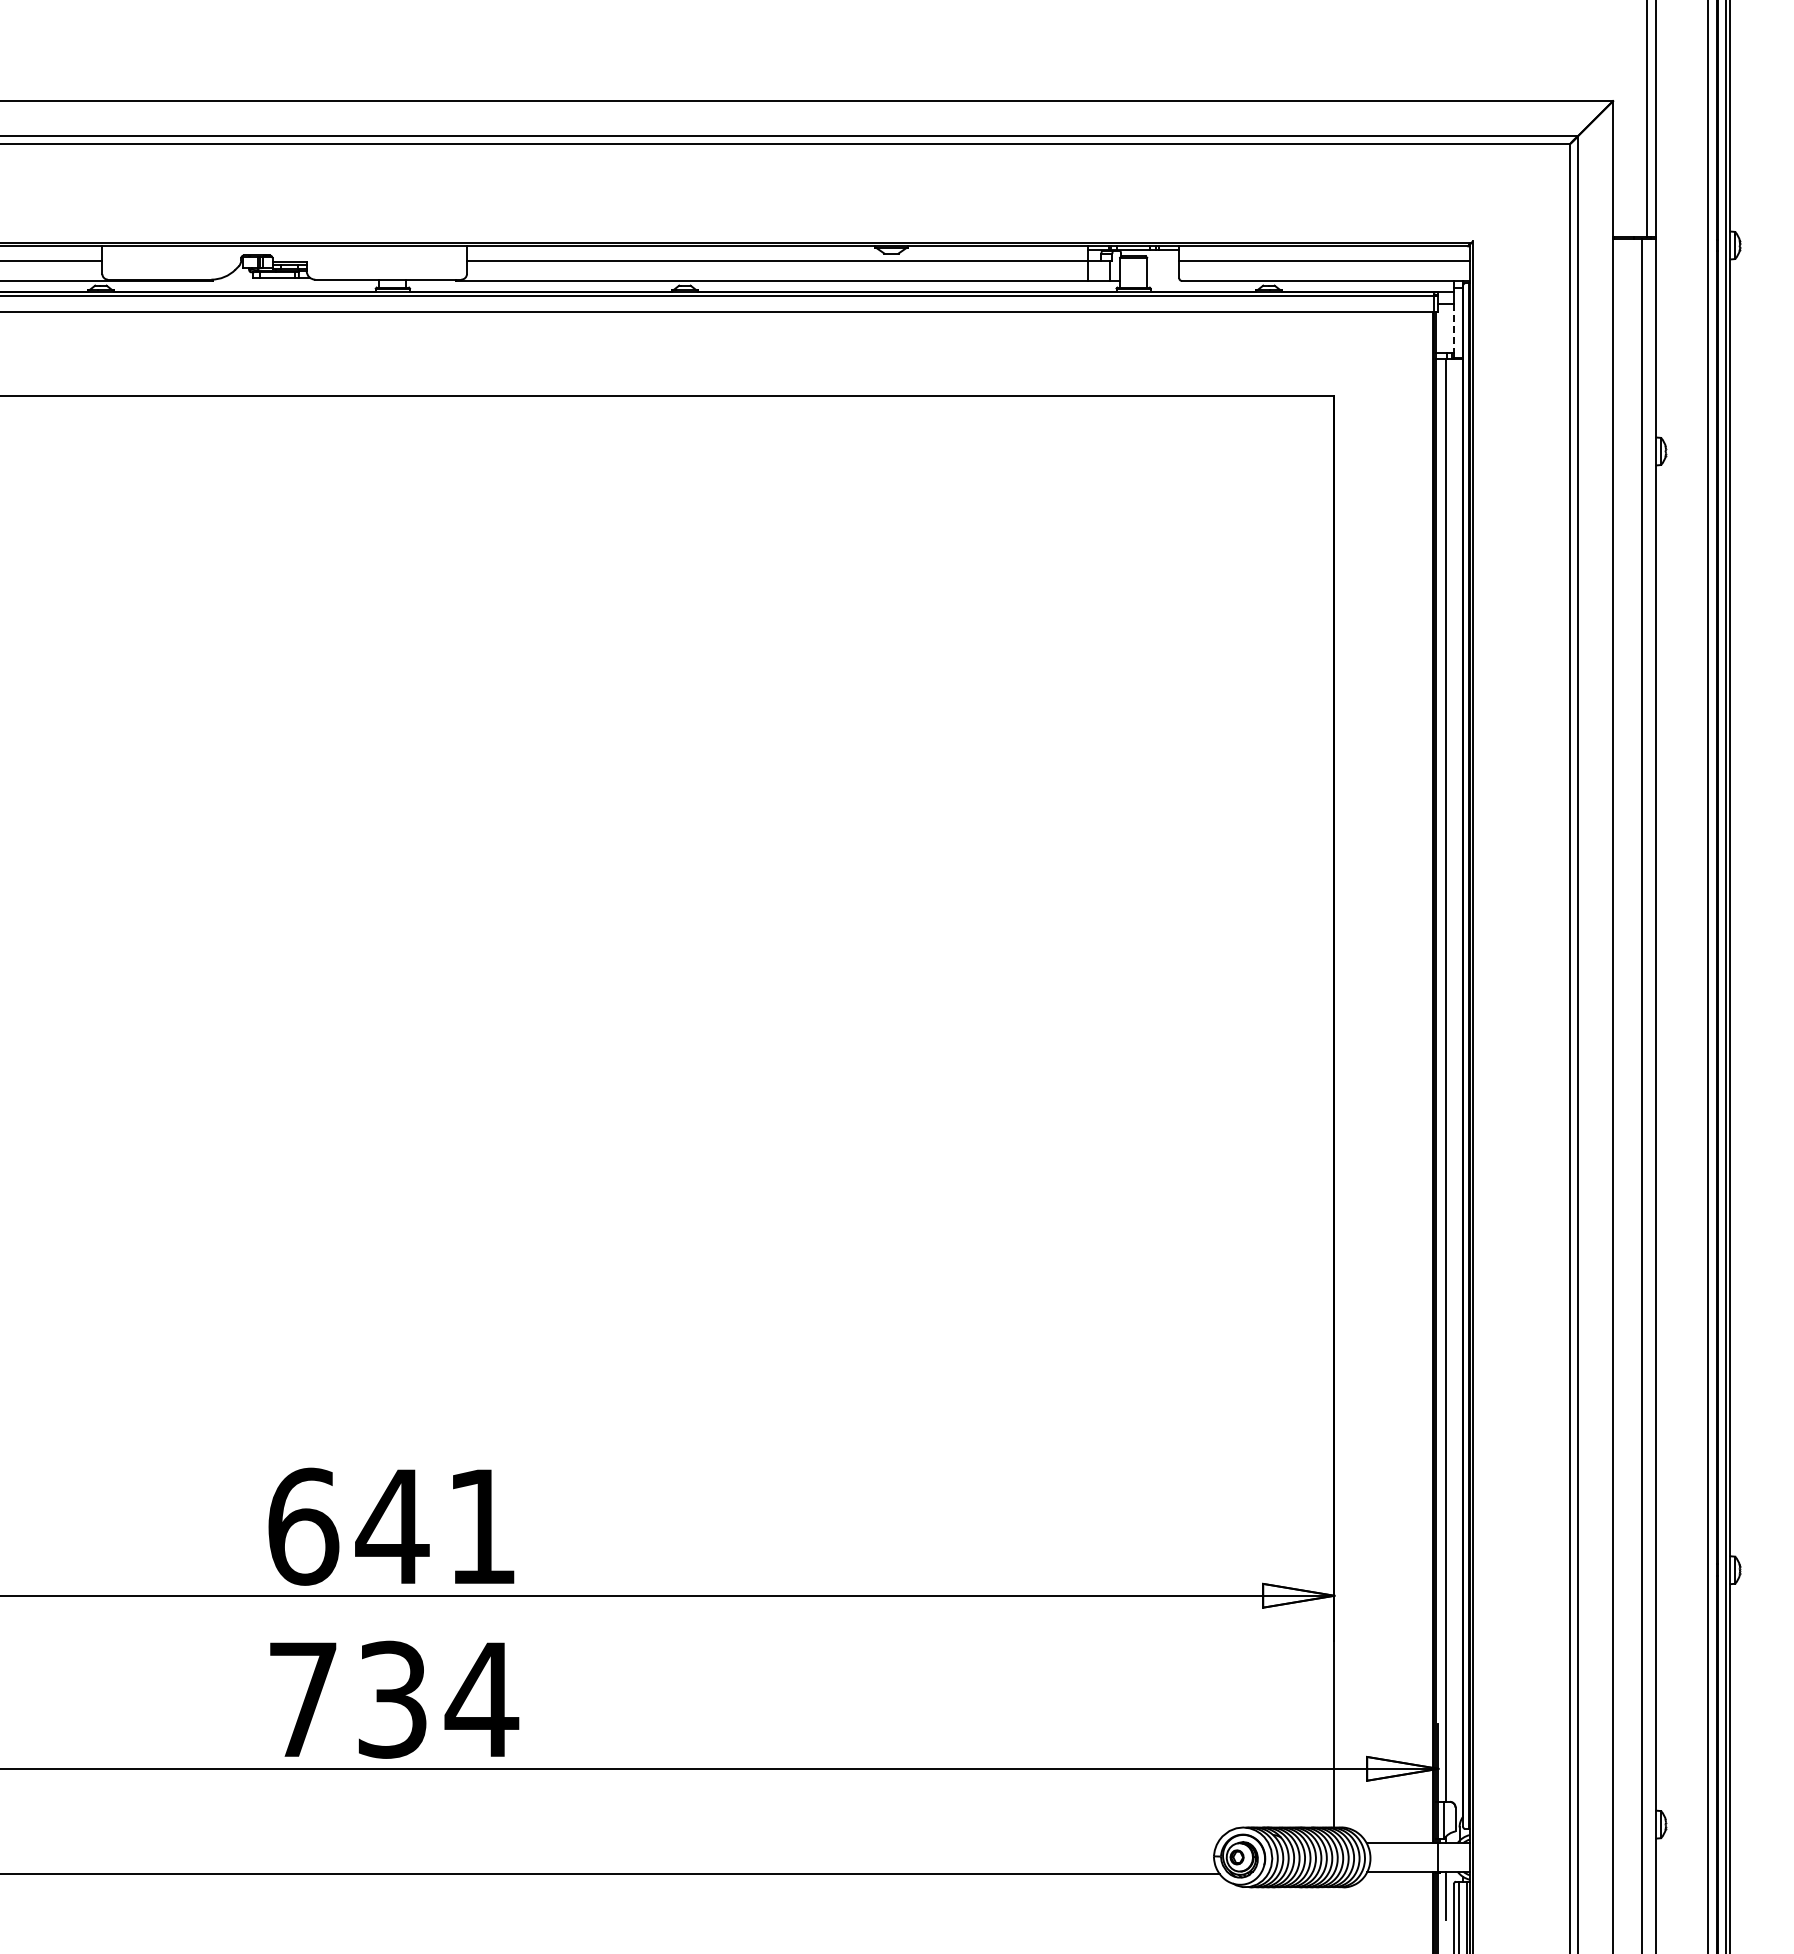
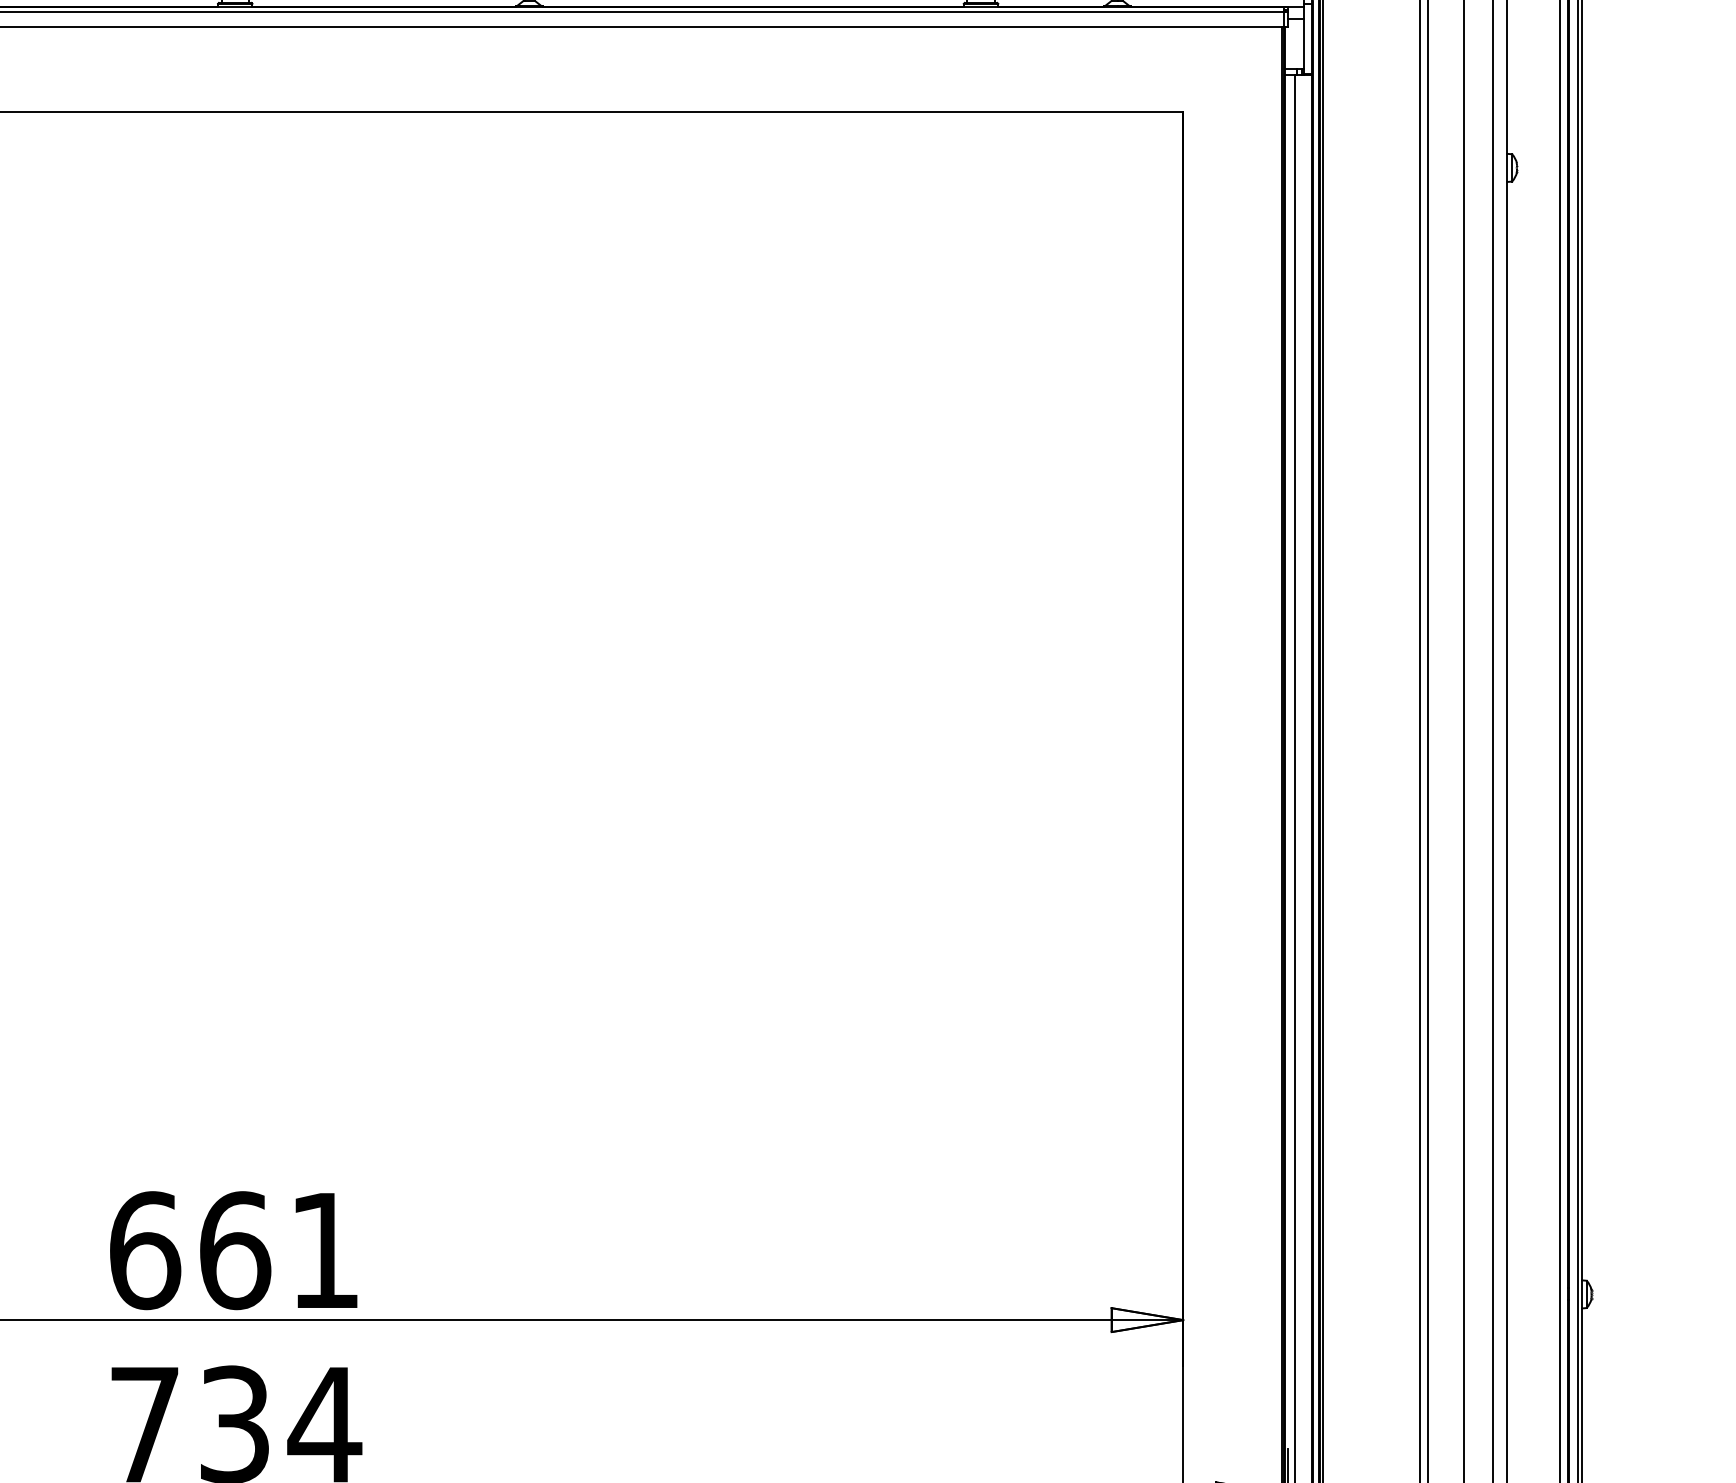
line: (1454, 328) -> (1304, 44), dashed -> solid
text: (392, 1526) -> (234, 1250), 641 -> 661

